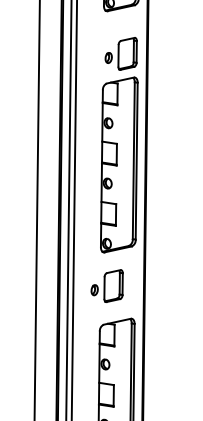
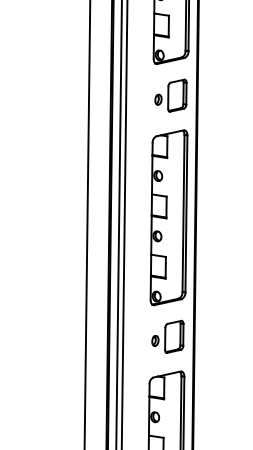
part: (120, 53) -> (170, 95), moved
part: (106, 285) -> (167, 336), moved

